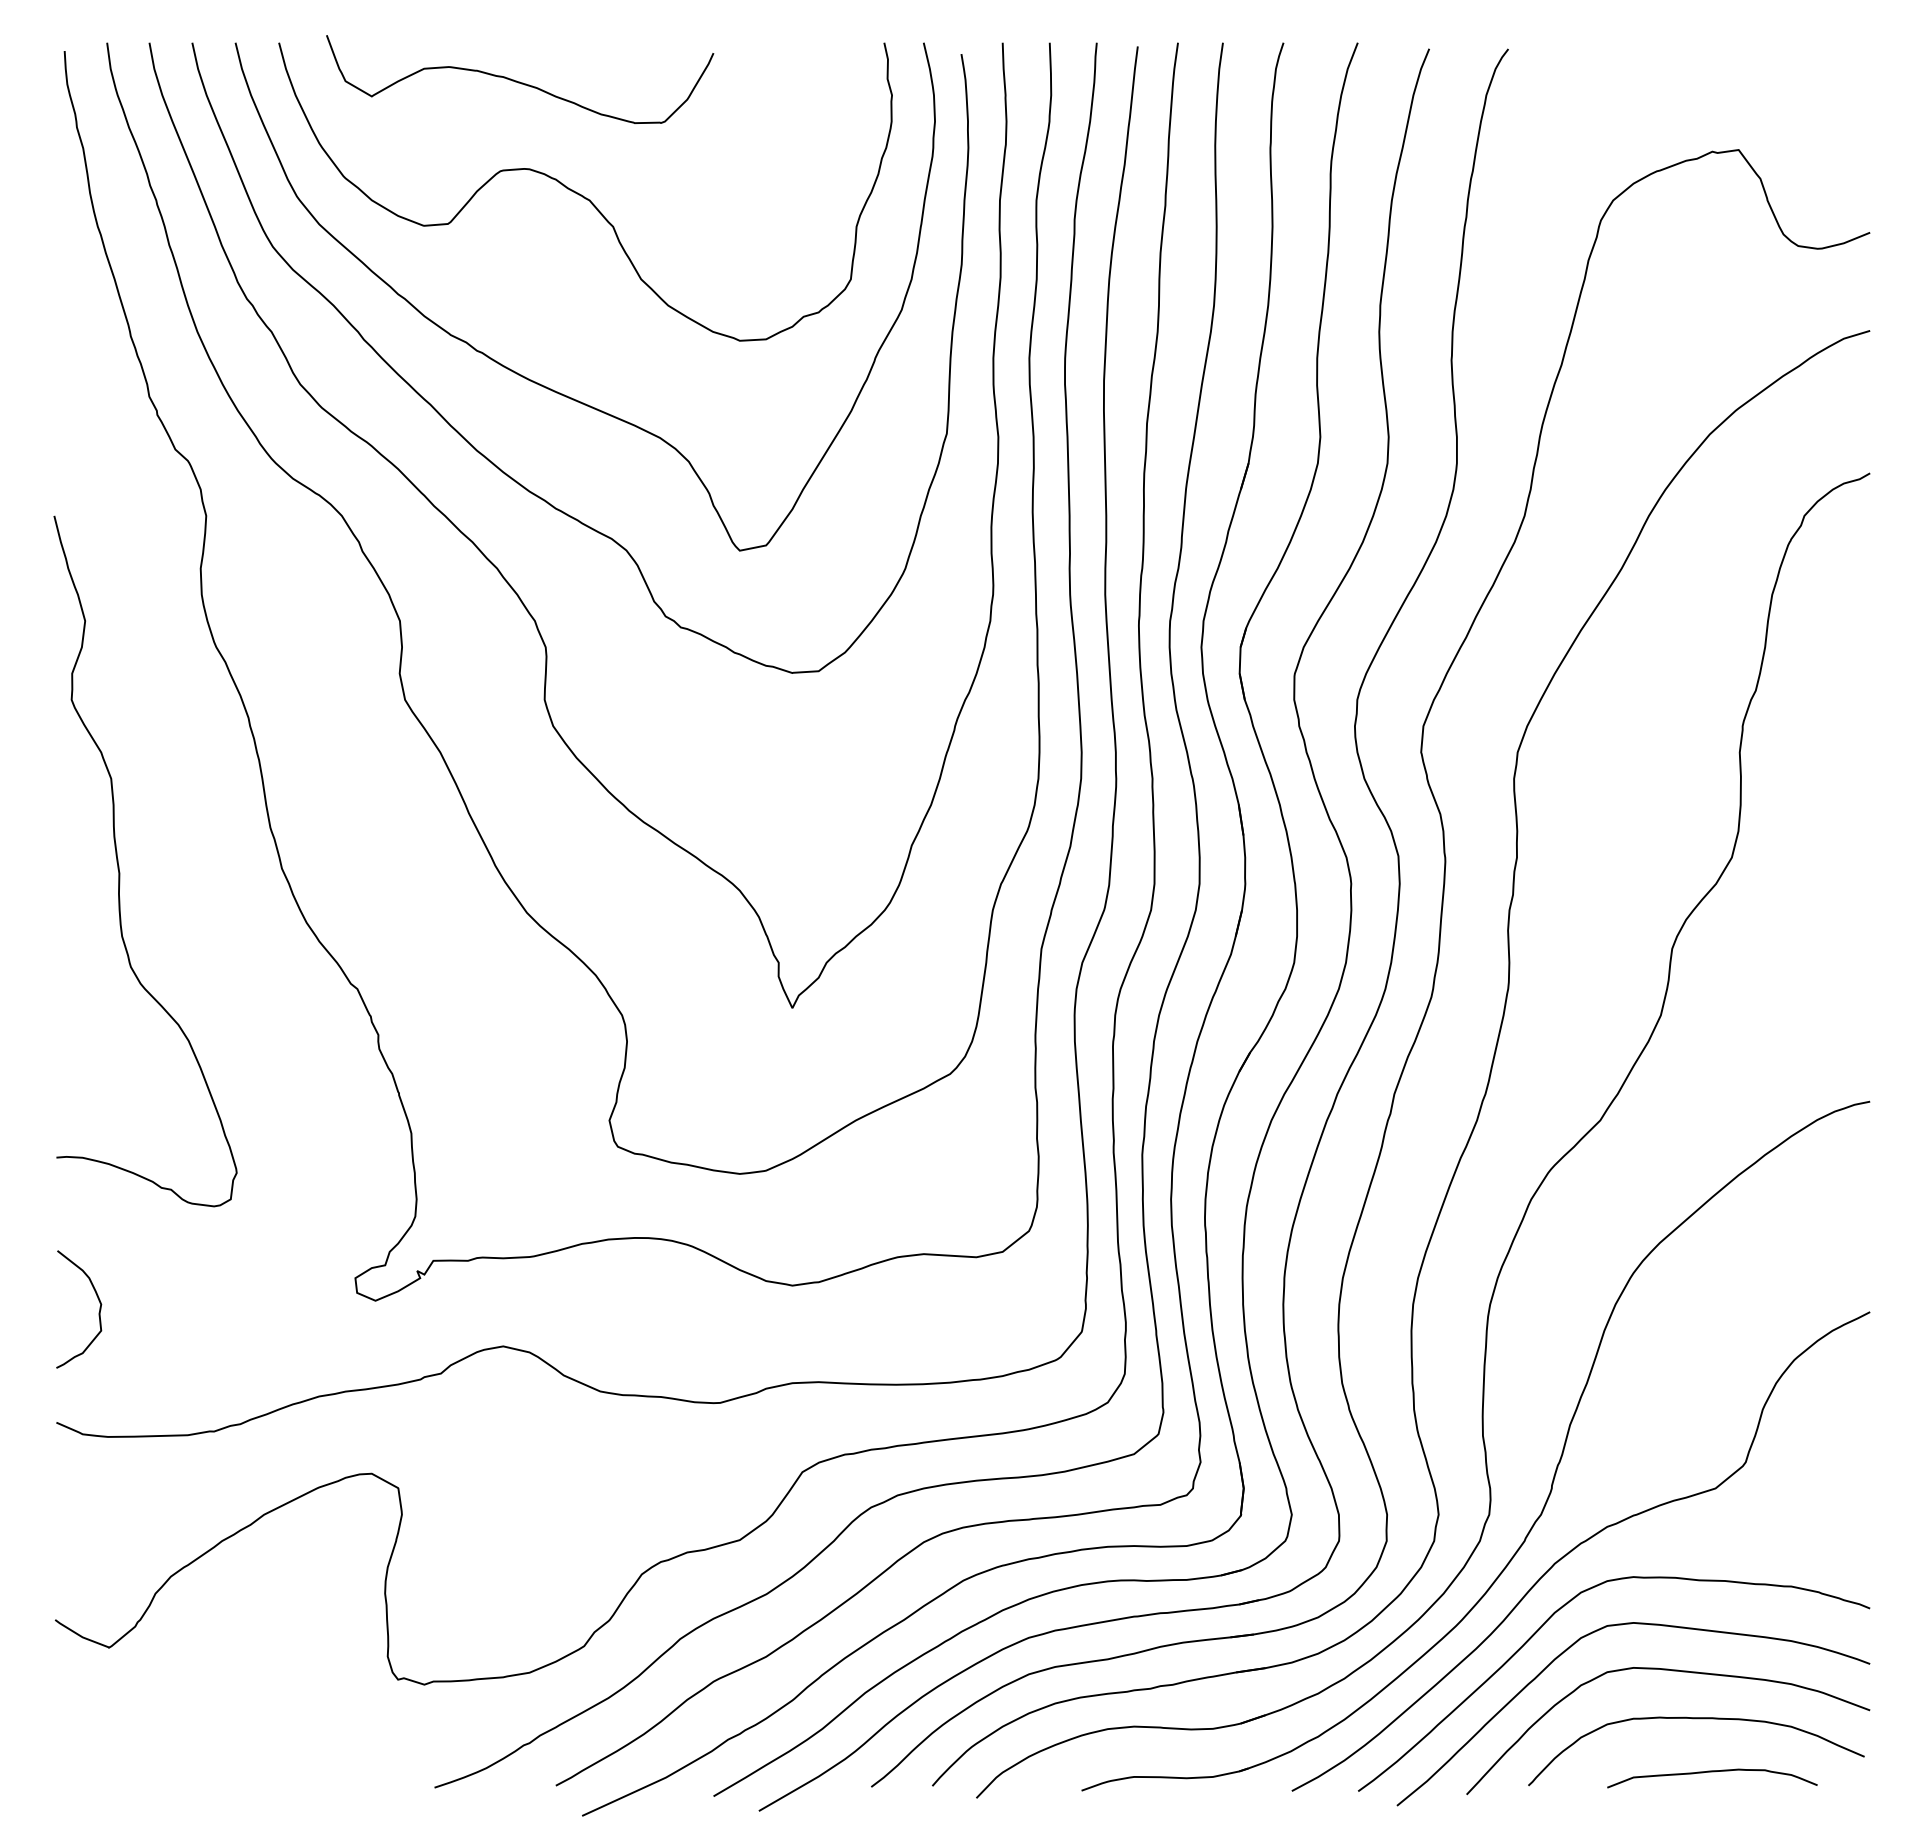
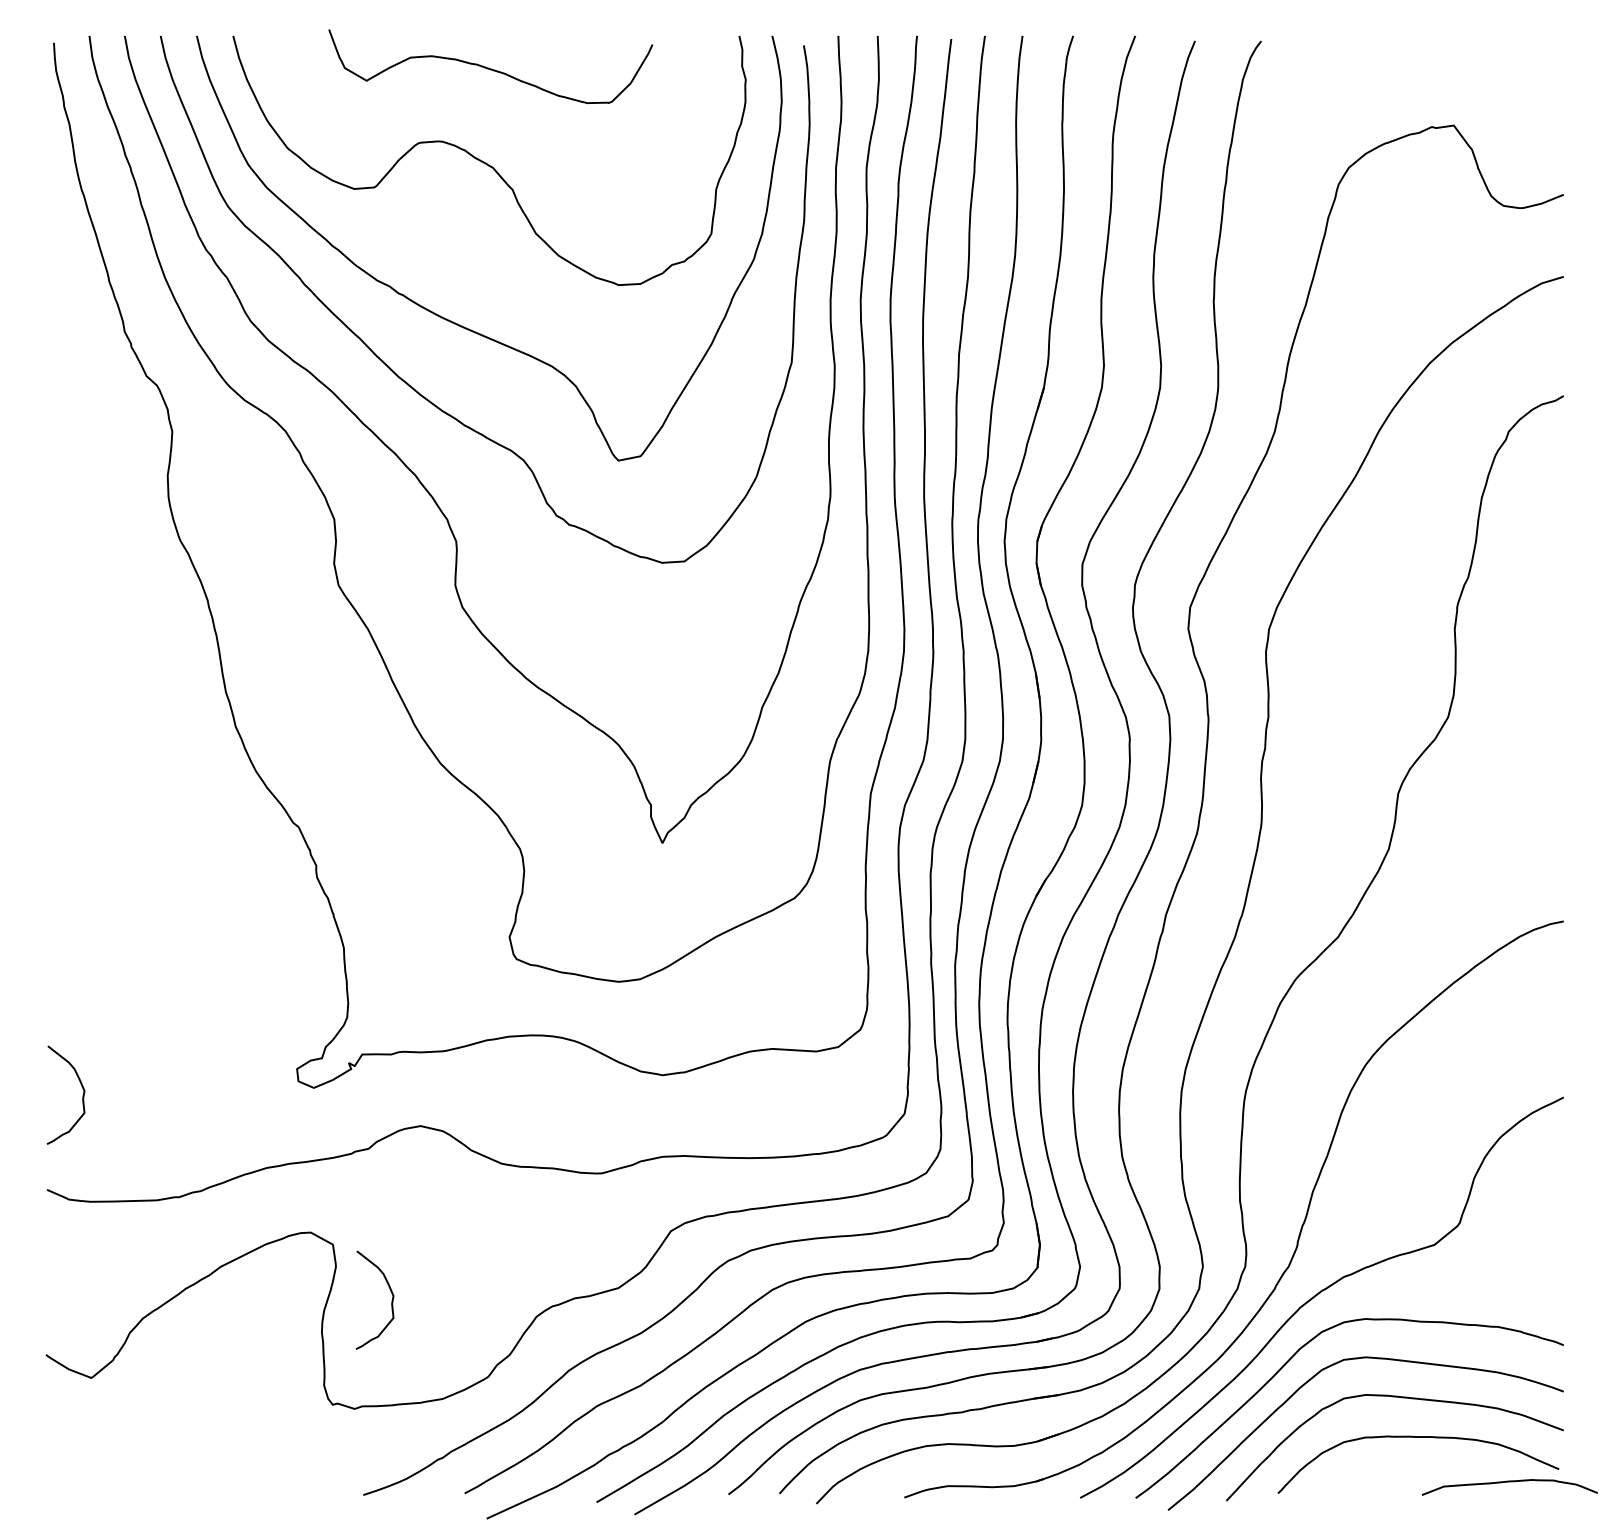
curve: (519, 81) -> (490, 68), moved
curve: (119, 861) -> (99, 720), removed
curve: (468, 1554) -> (391, 1300), added
curve: (1711, 1772) -> (1509, 1482), moved

